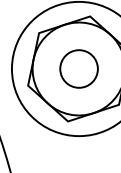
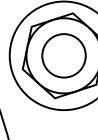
circle: (78, 68) -> (63, 55), size x1.43

